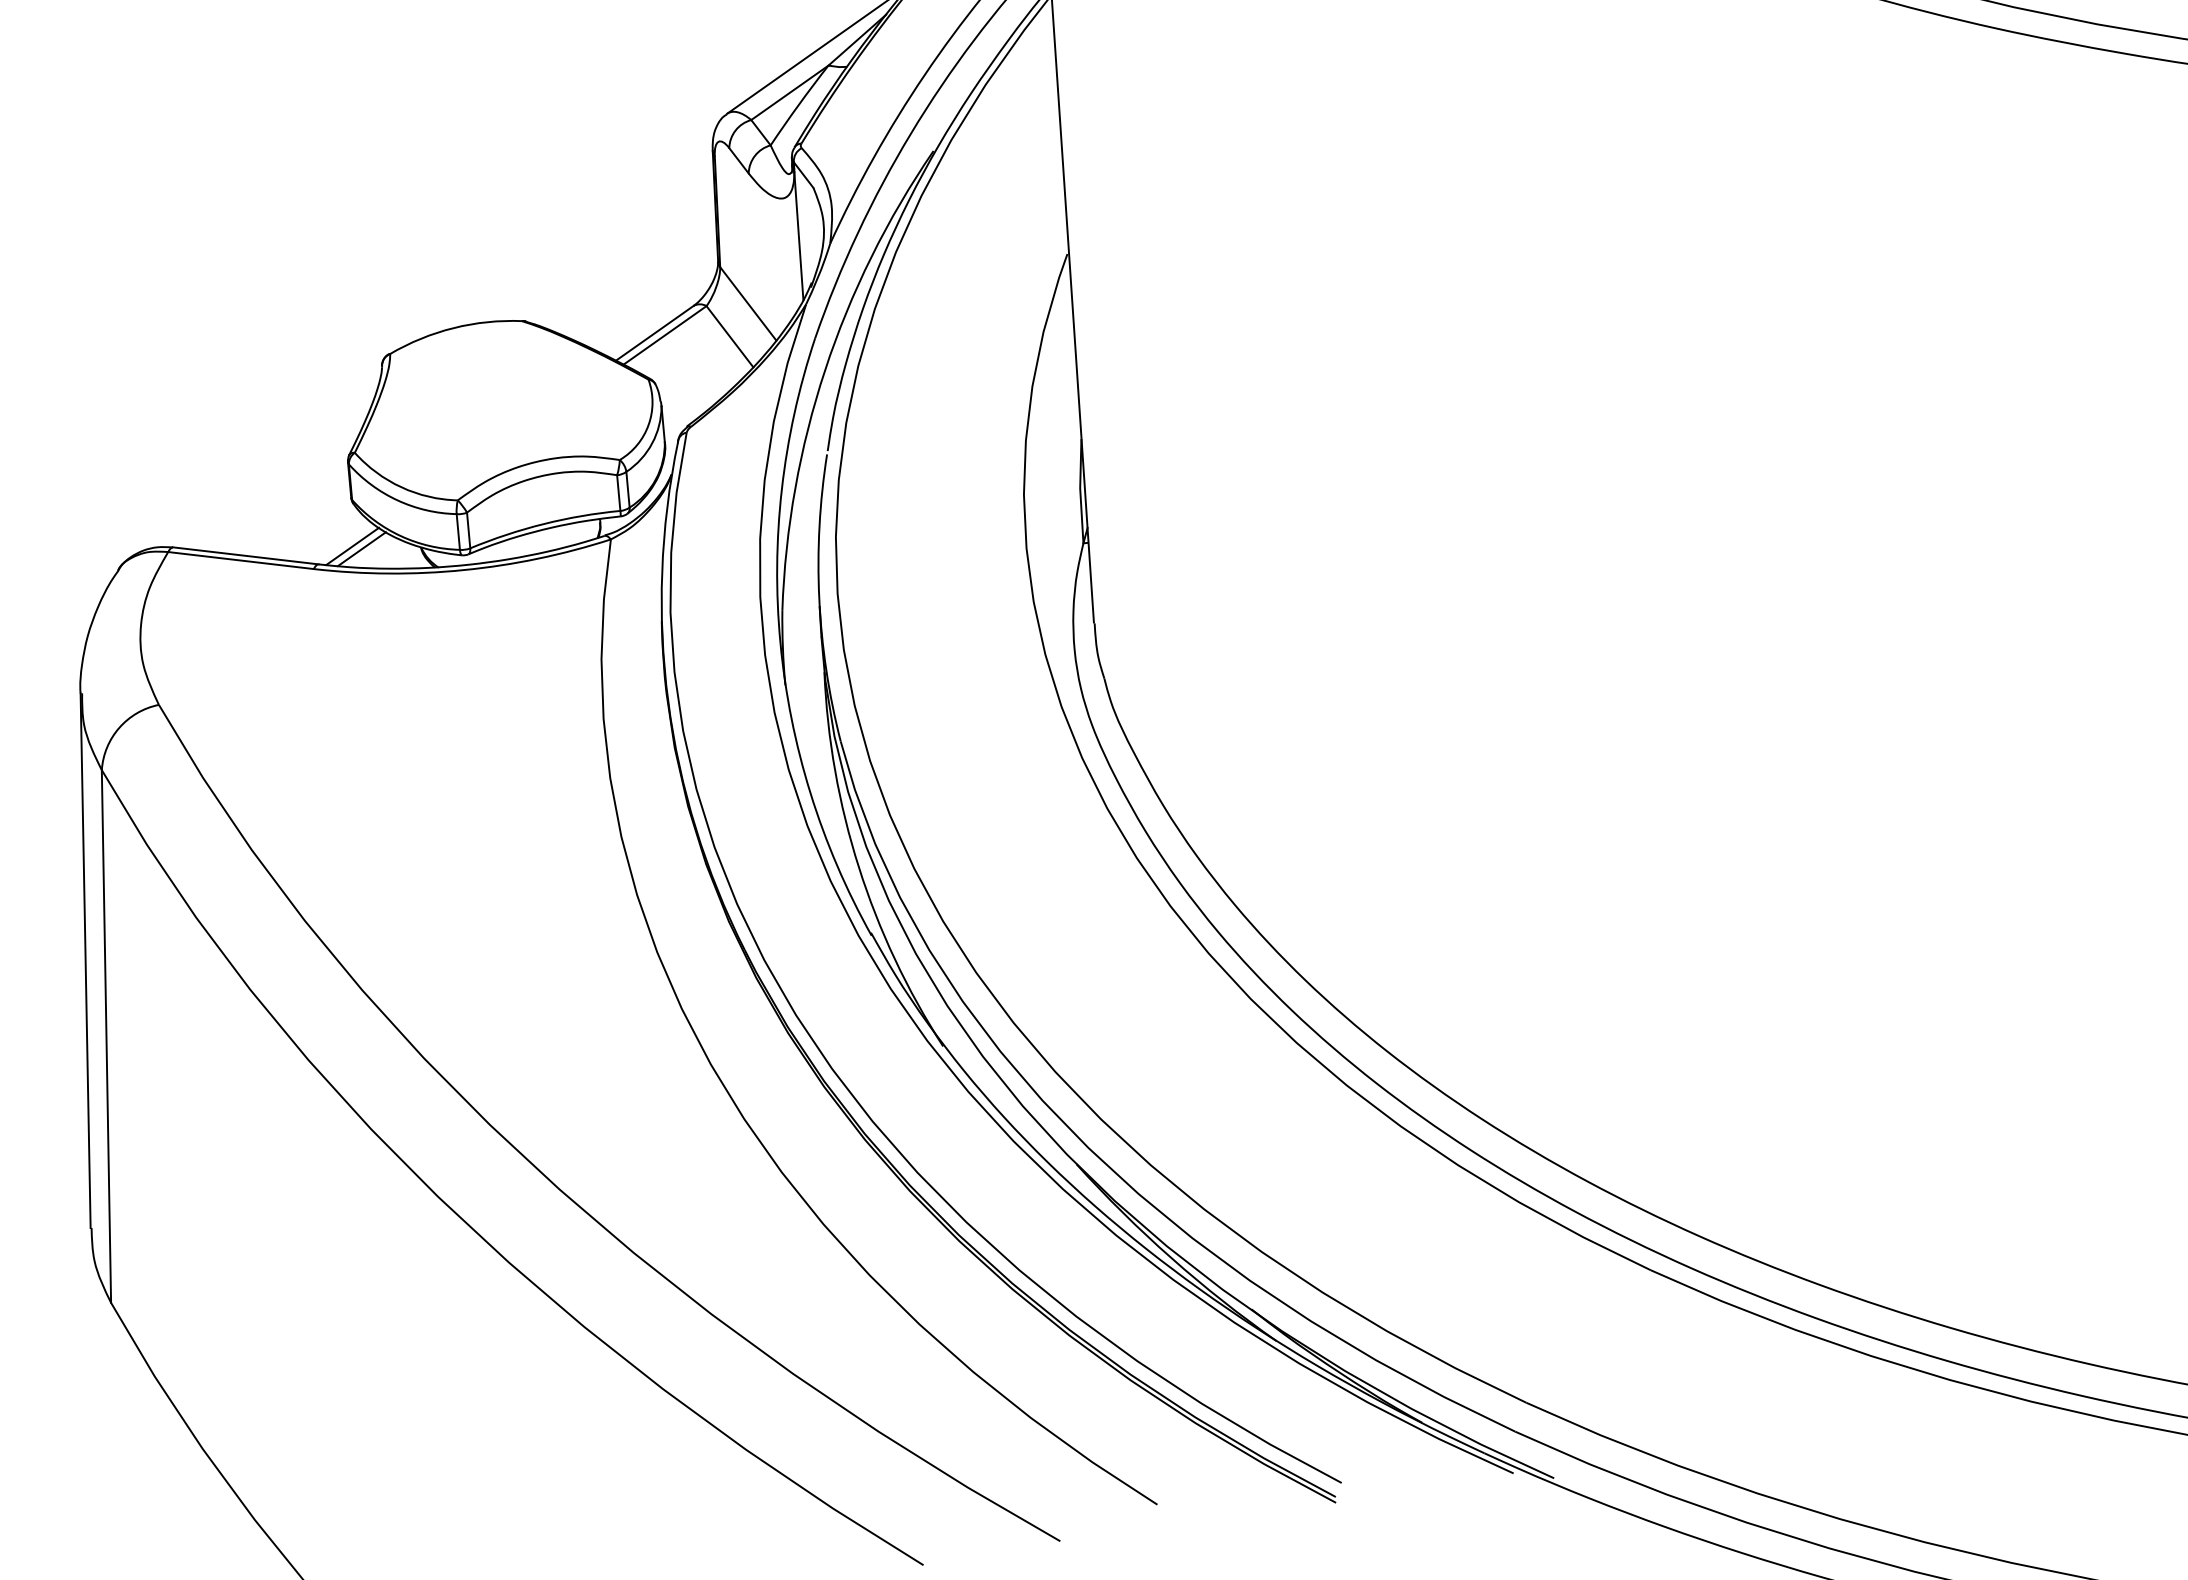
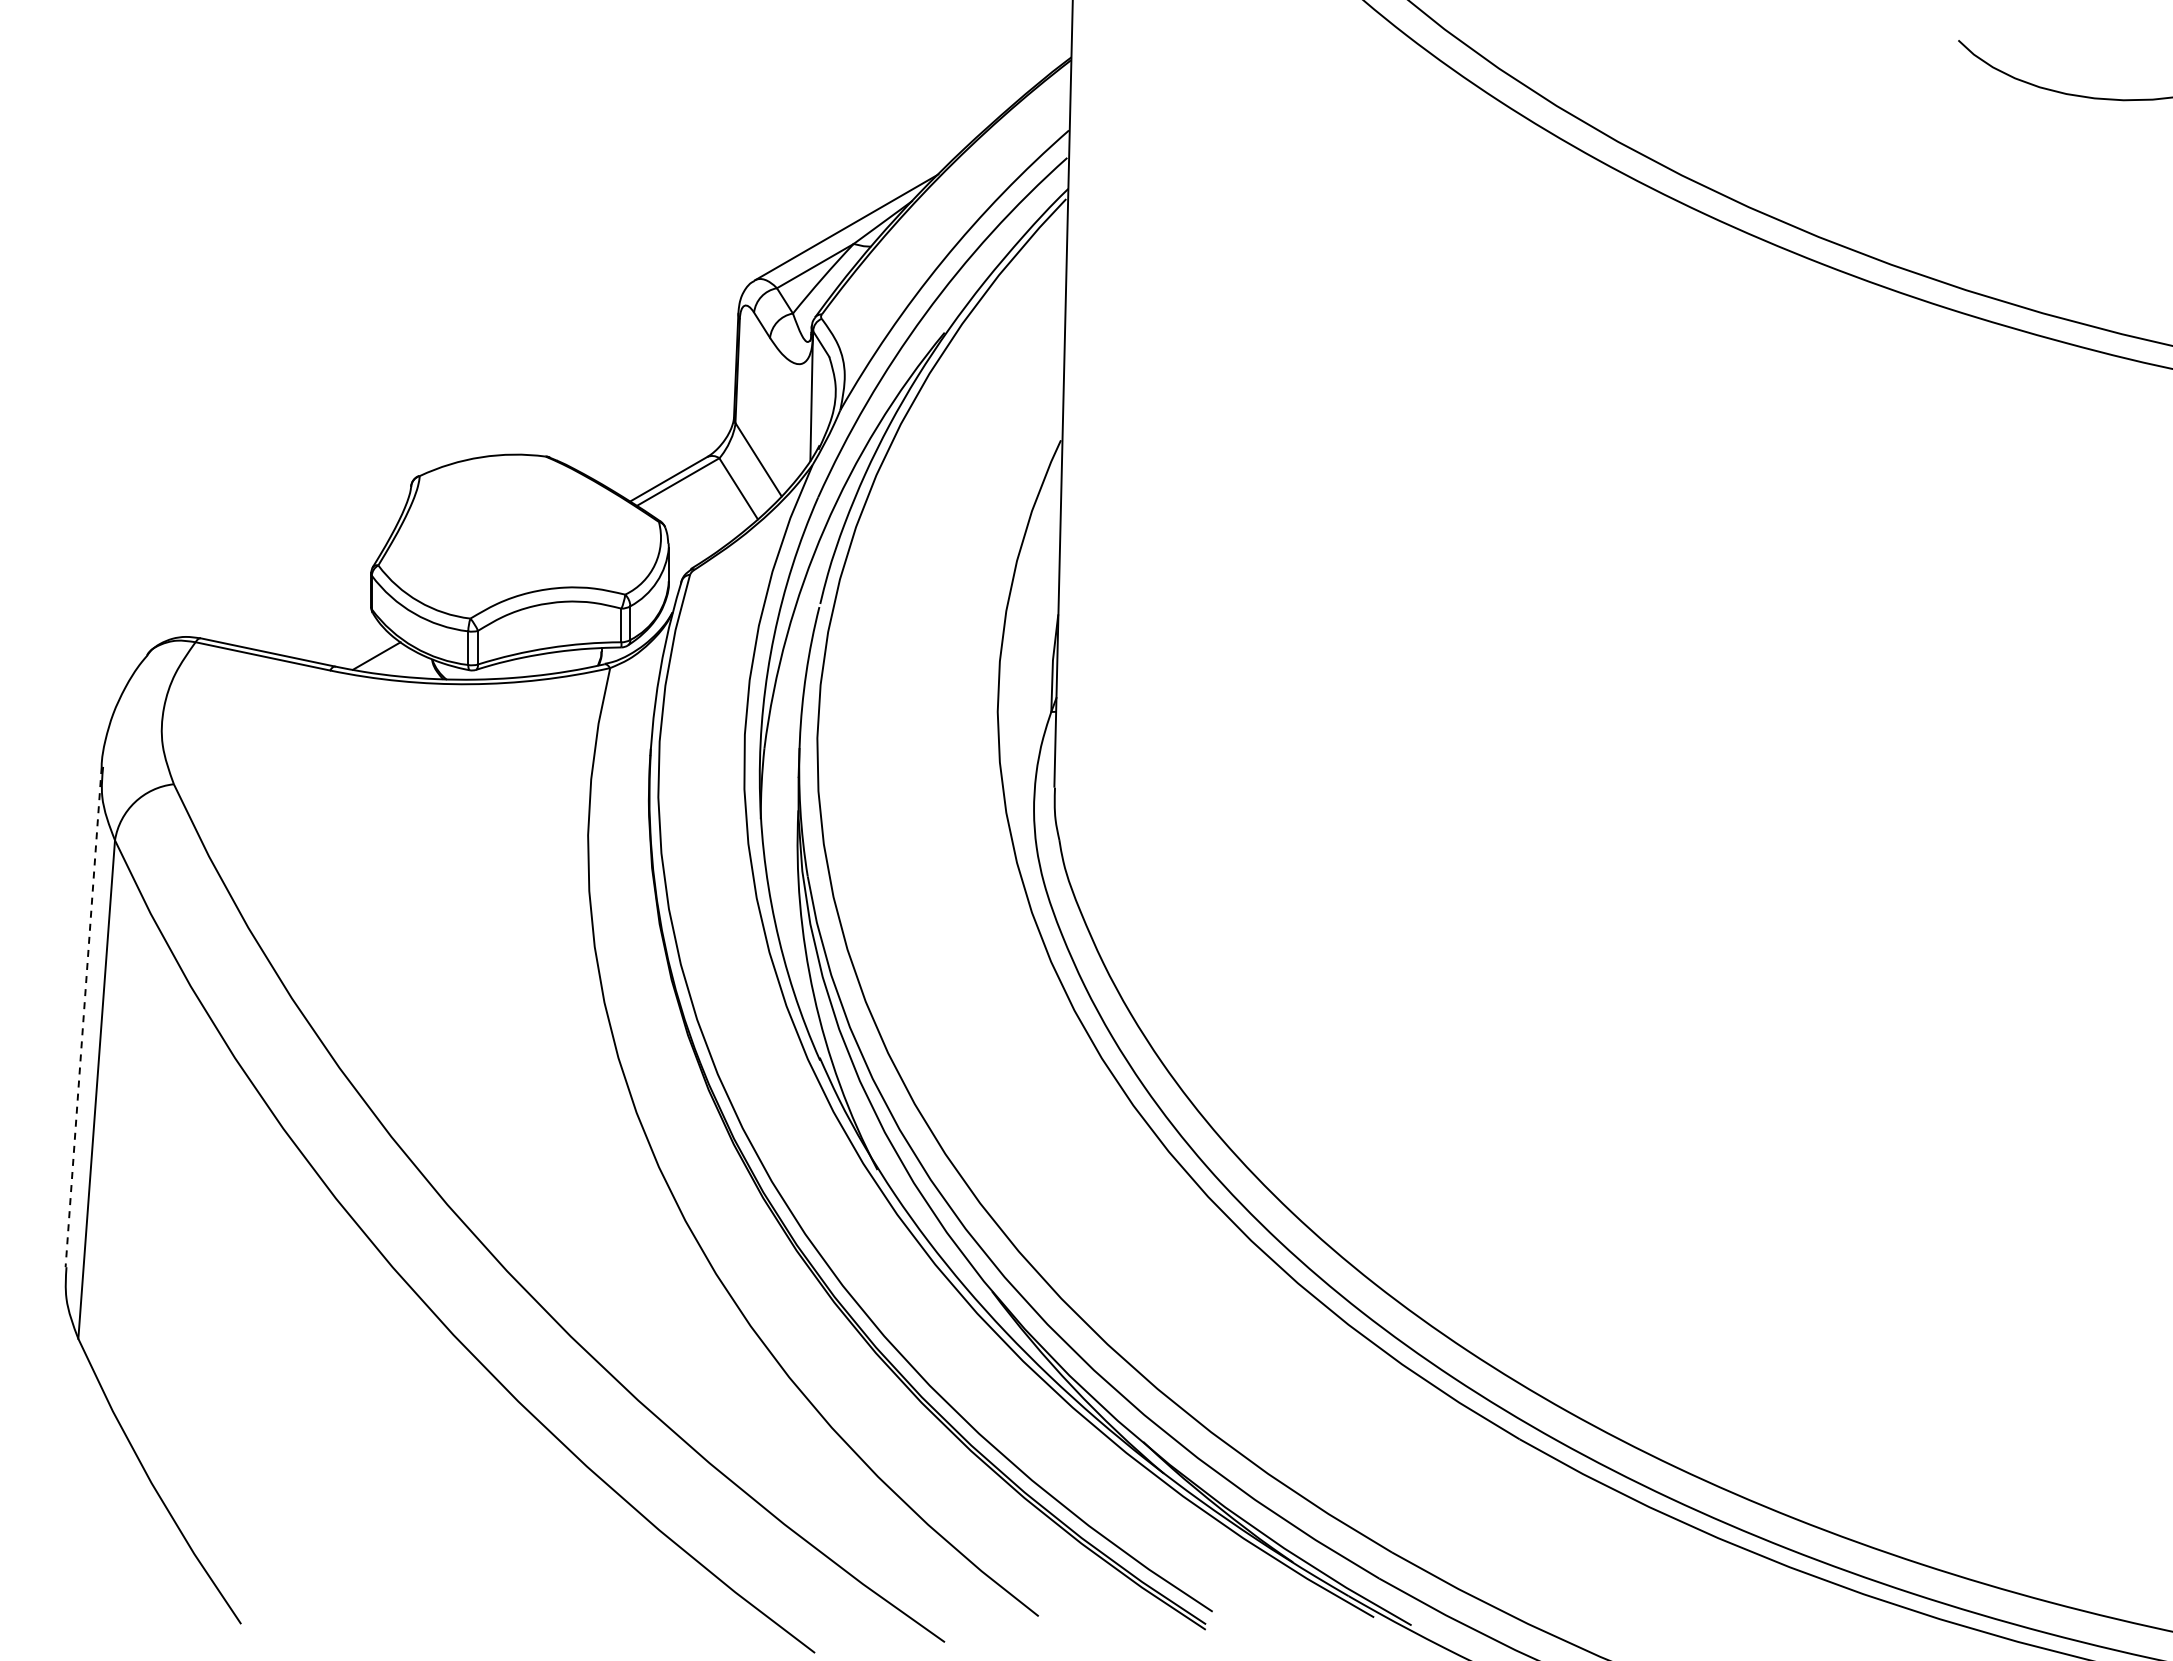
line: (352, 546) -> (368, 652), removed
line: (85, 961) -> (83, 1017), solid -> dashed

